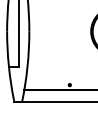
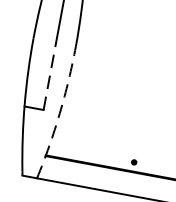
line: (18, 49) -> (48, 76), solid -> dashed
arc: (27, 67) -> (59, 113), solid -> dashed

